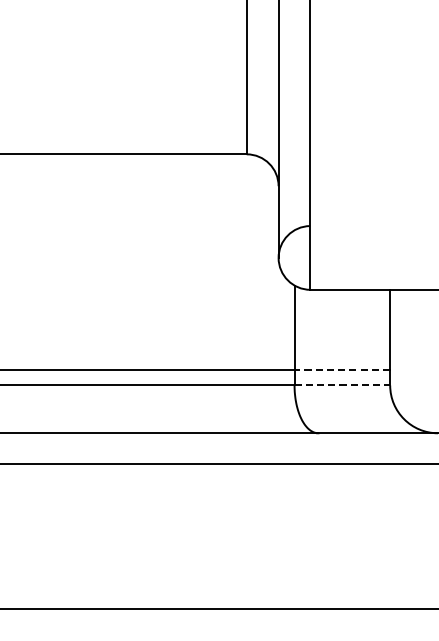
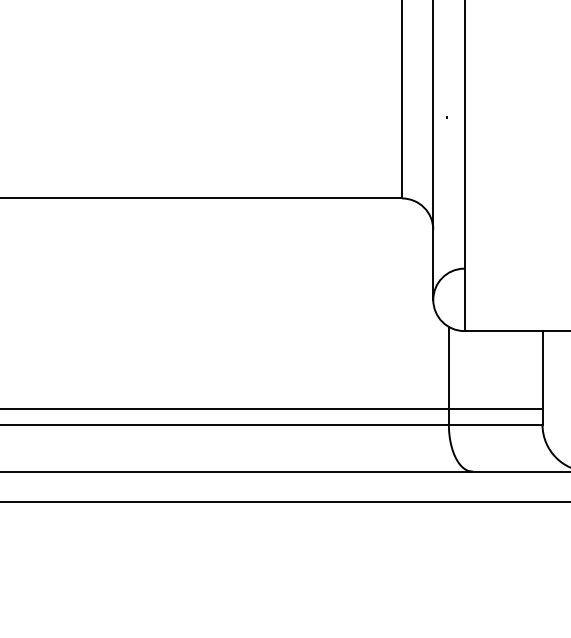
line: (342, 369) -> (495, 409), dashed -> solid
line: (342, 385) -> (495, 424), dashed -> solid

